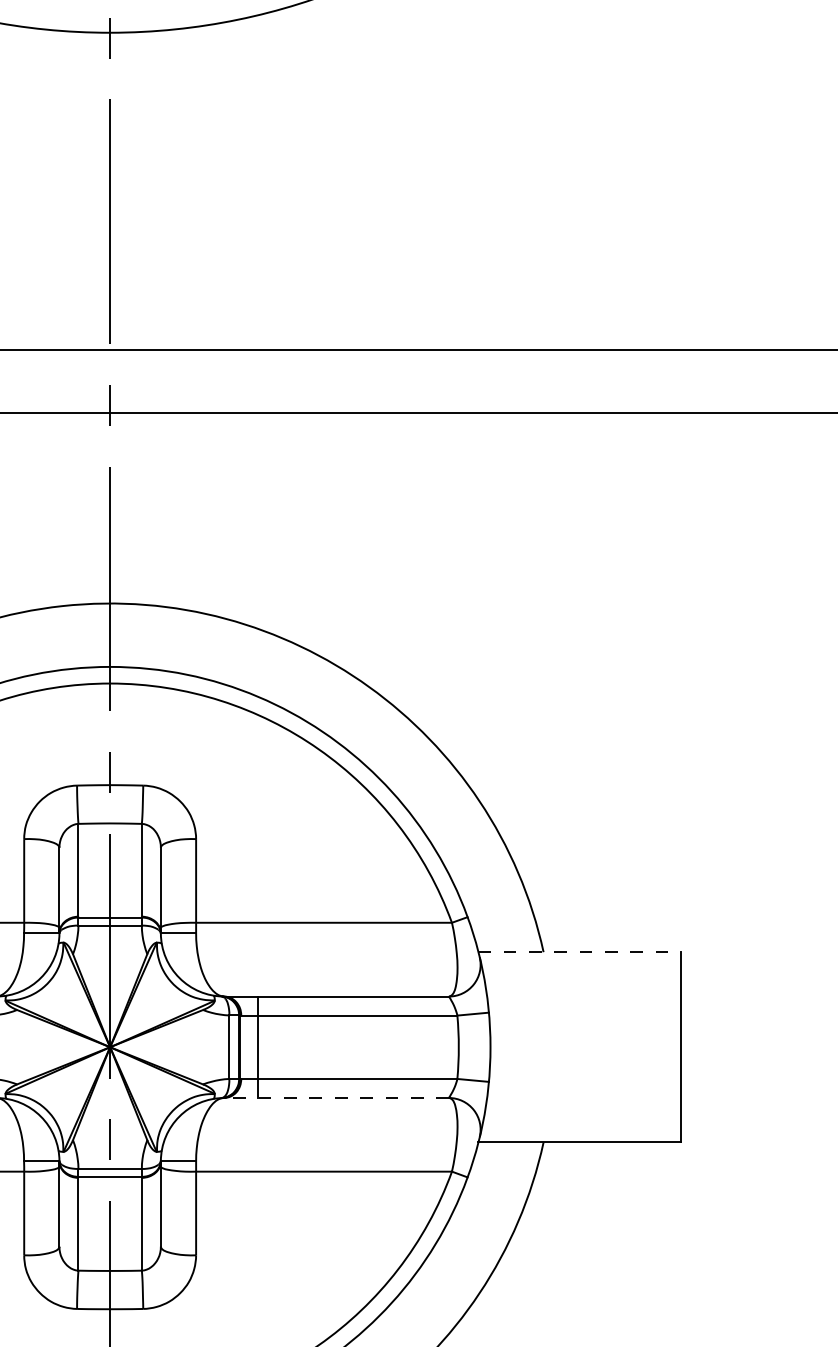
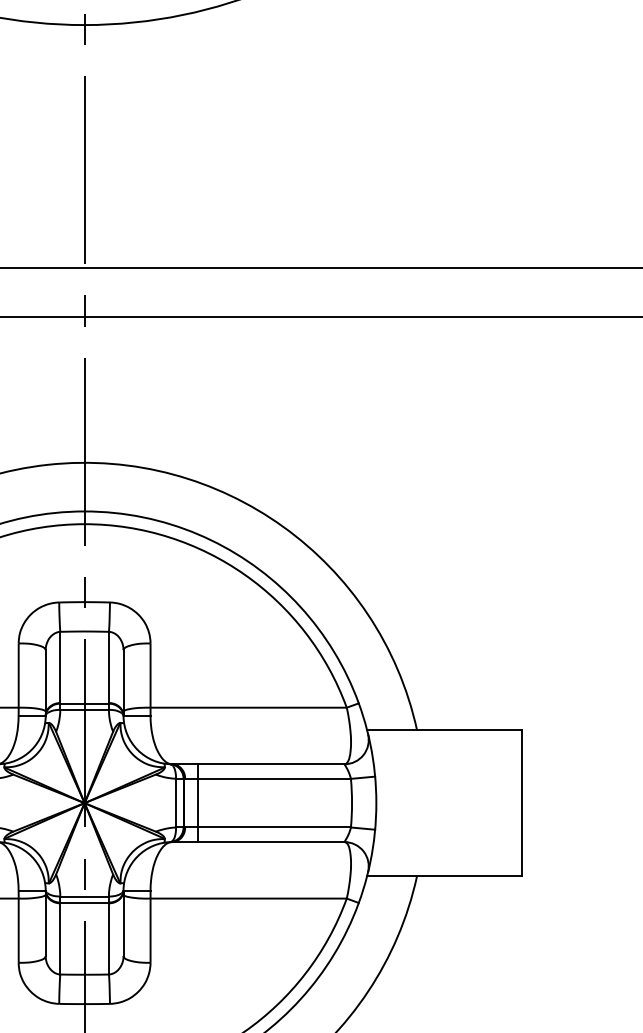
line: (579, 952) -> (444, 730), dashed -> solid
line: (335, 1098) -> (257, 842), dashed -> solid

